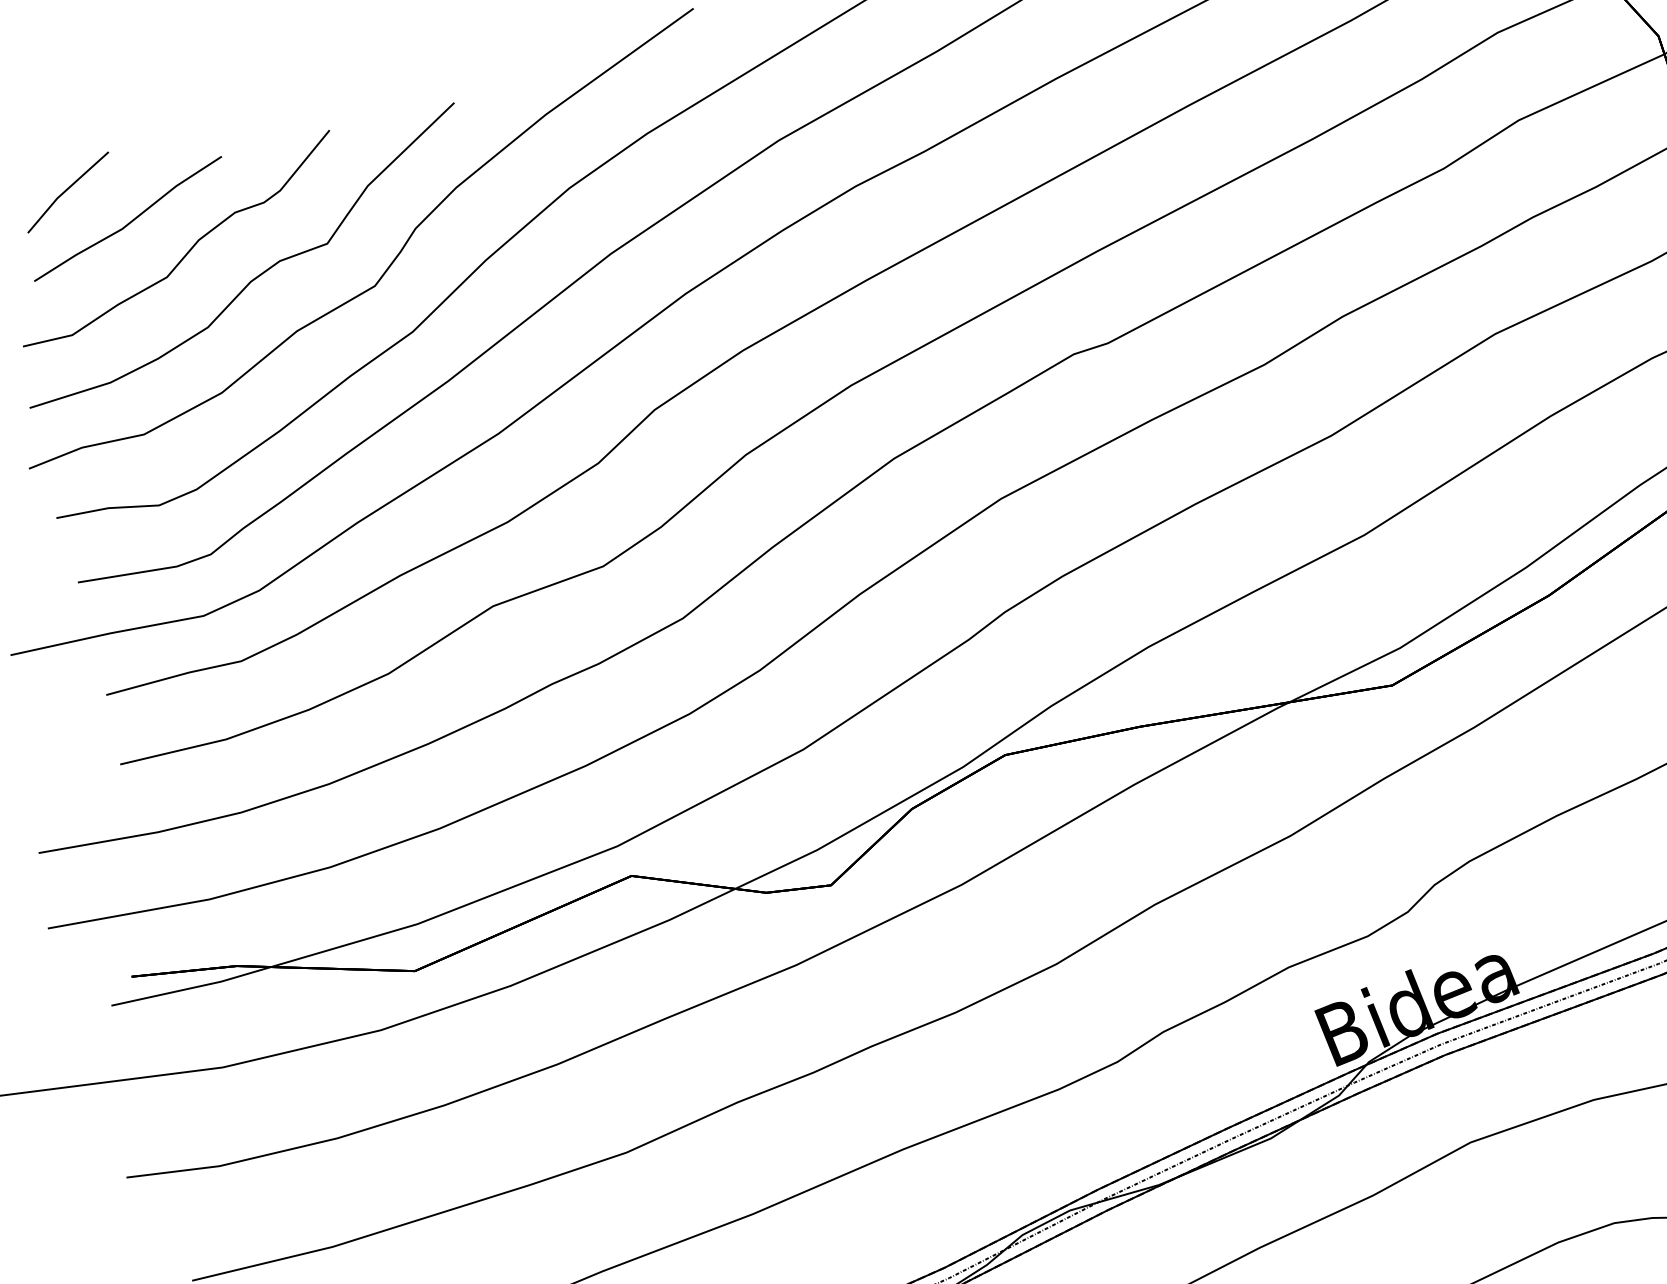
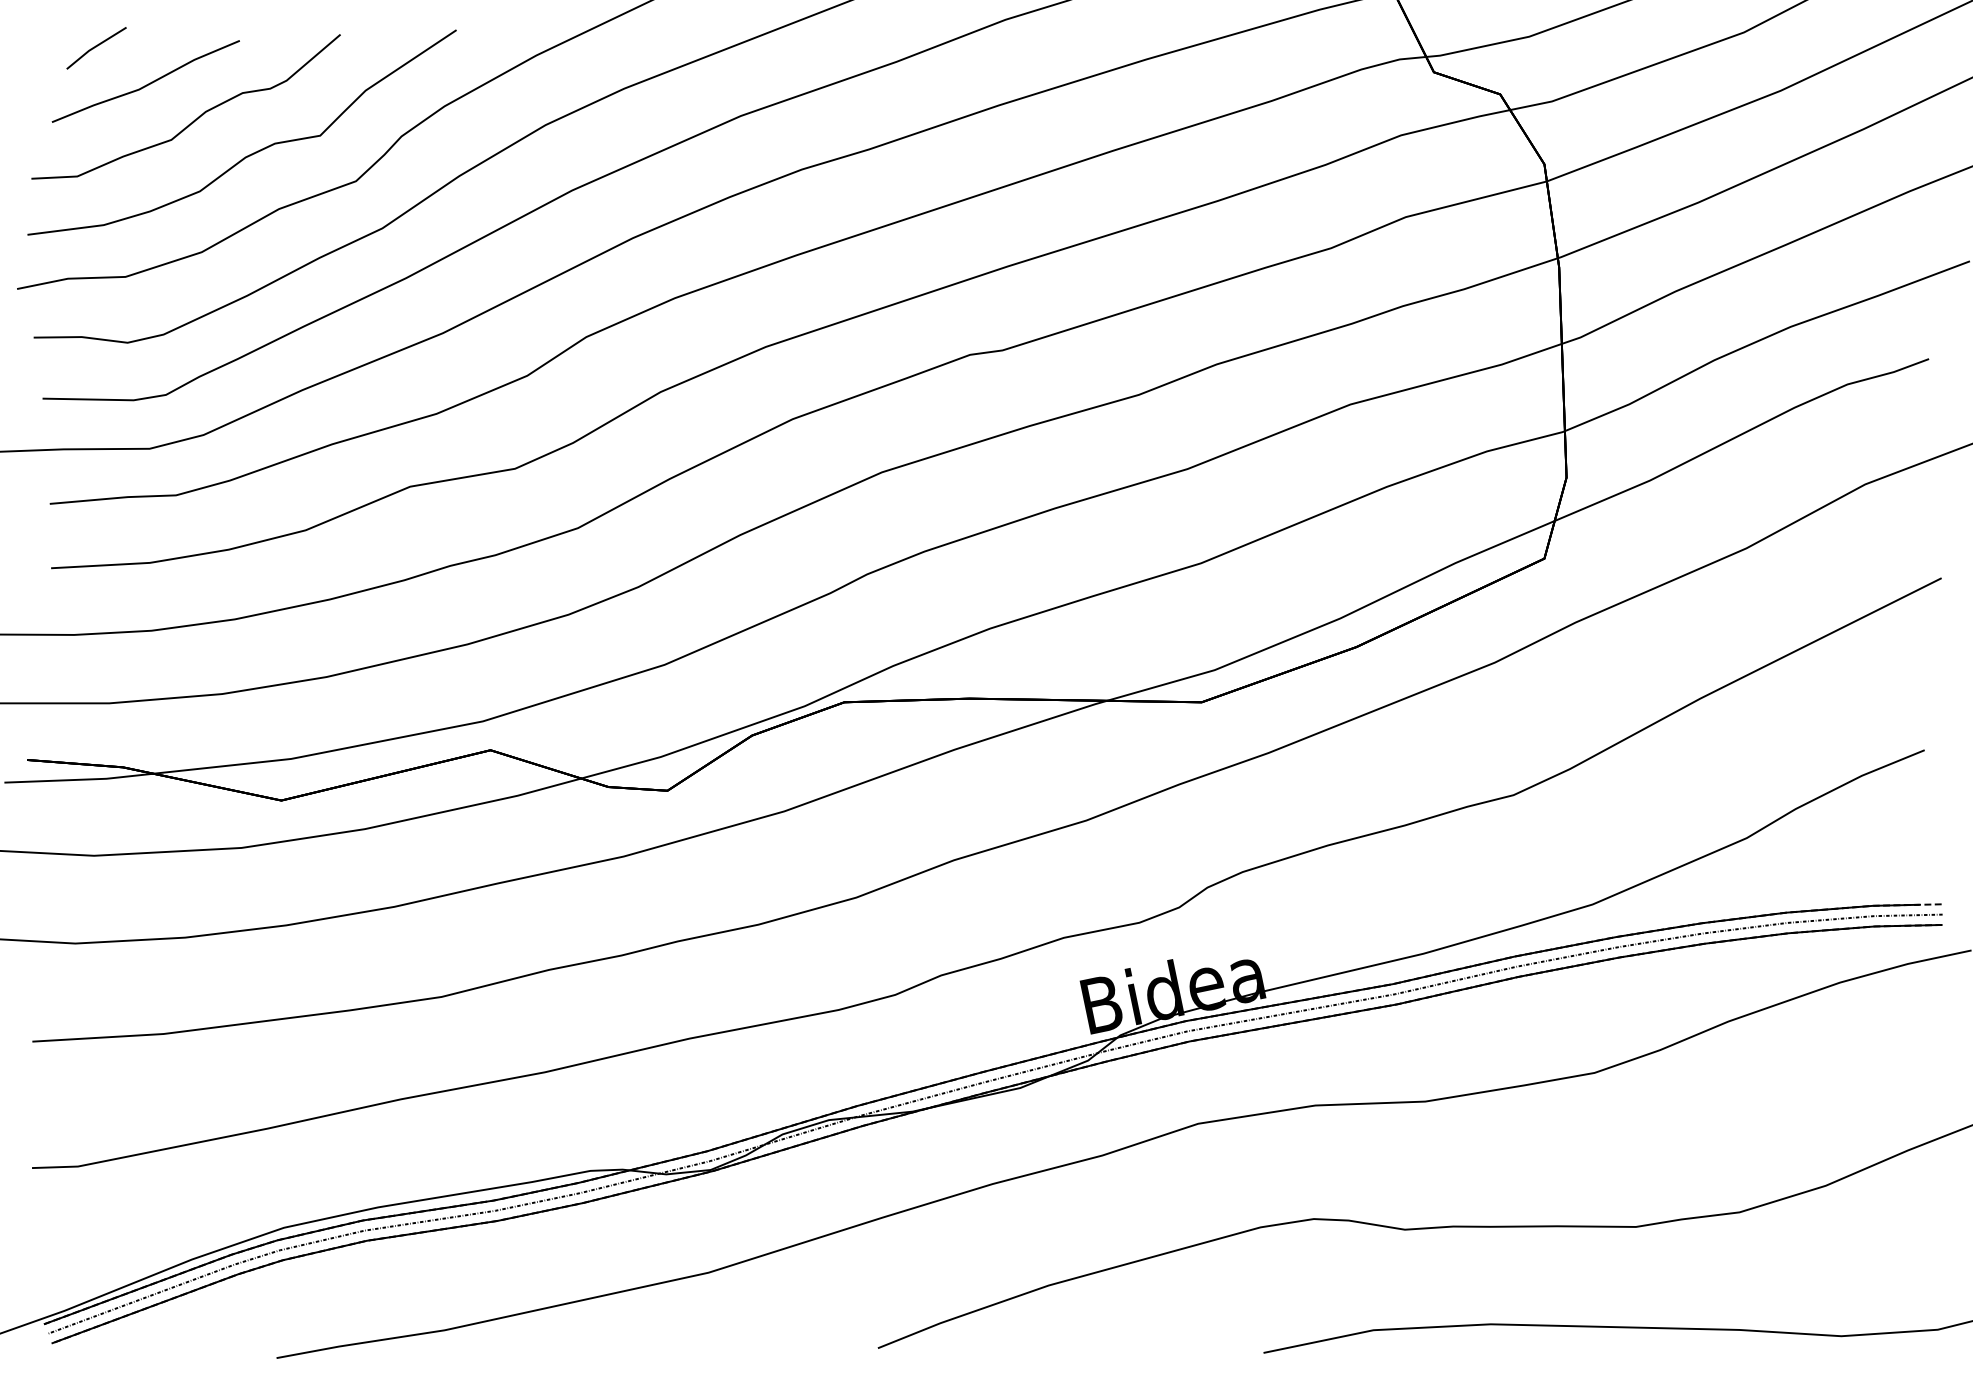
part: (68, 192) -> (96, 48), size x0.7

